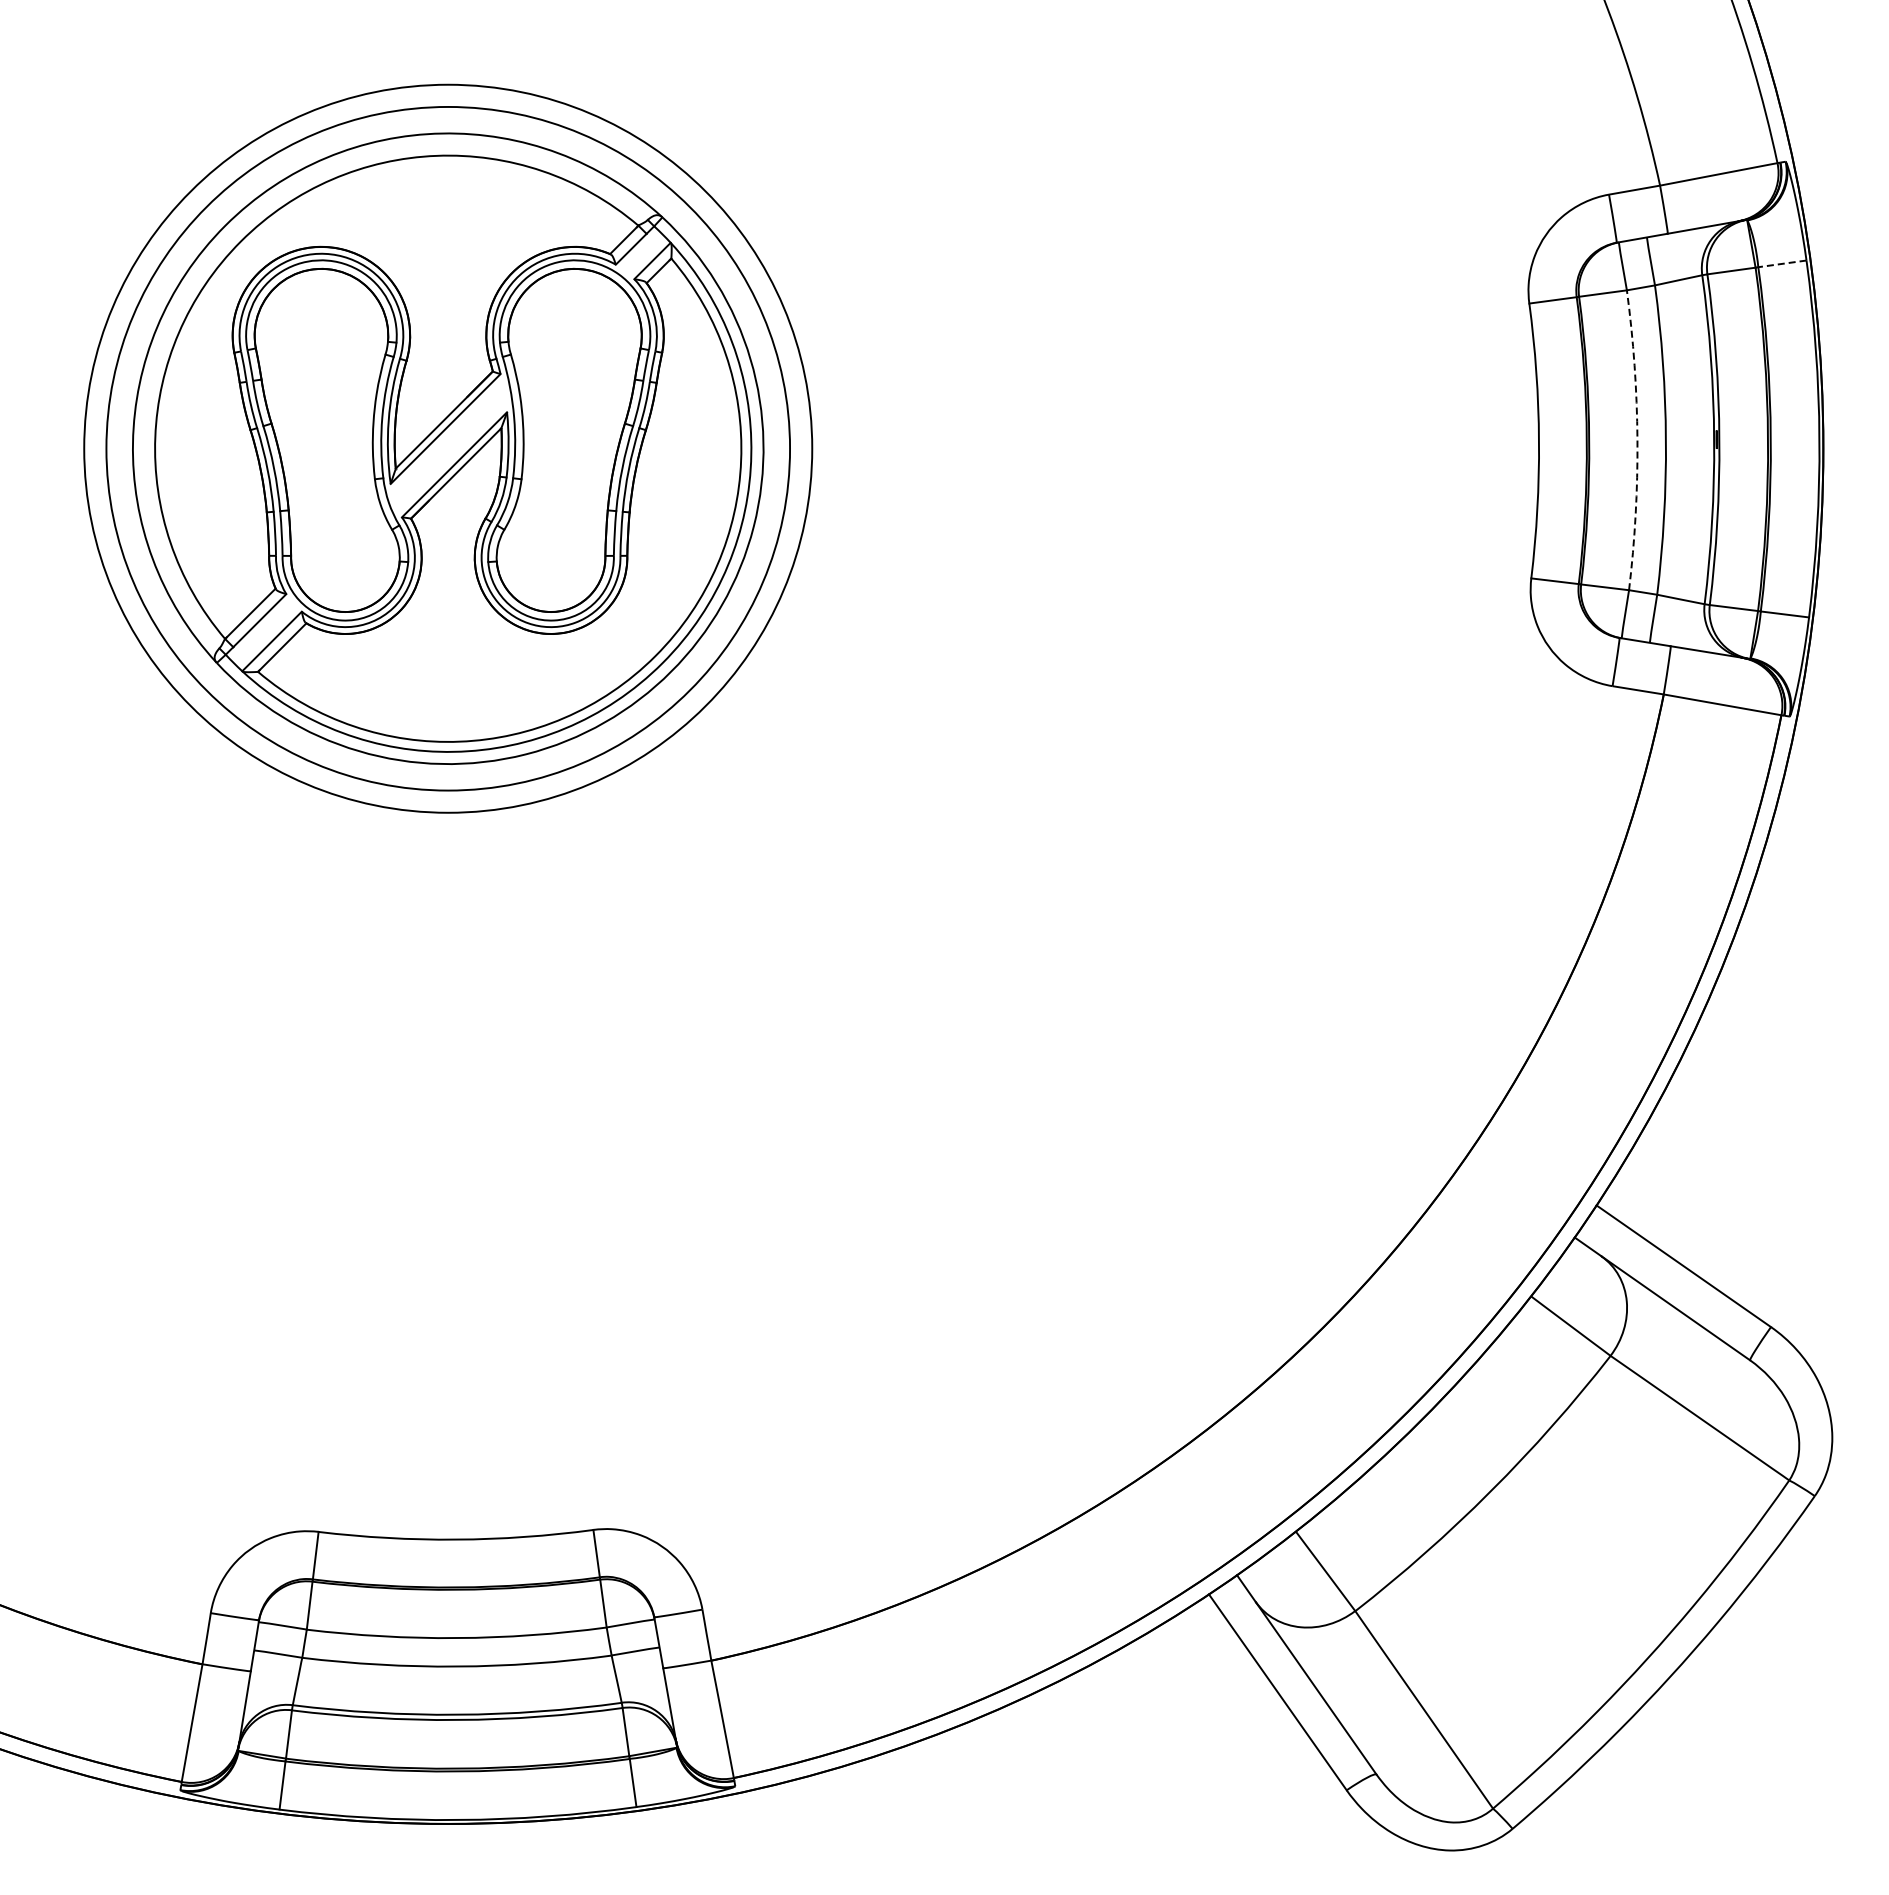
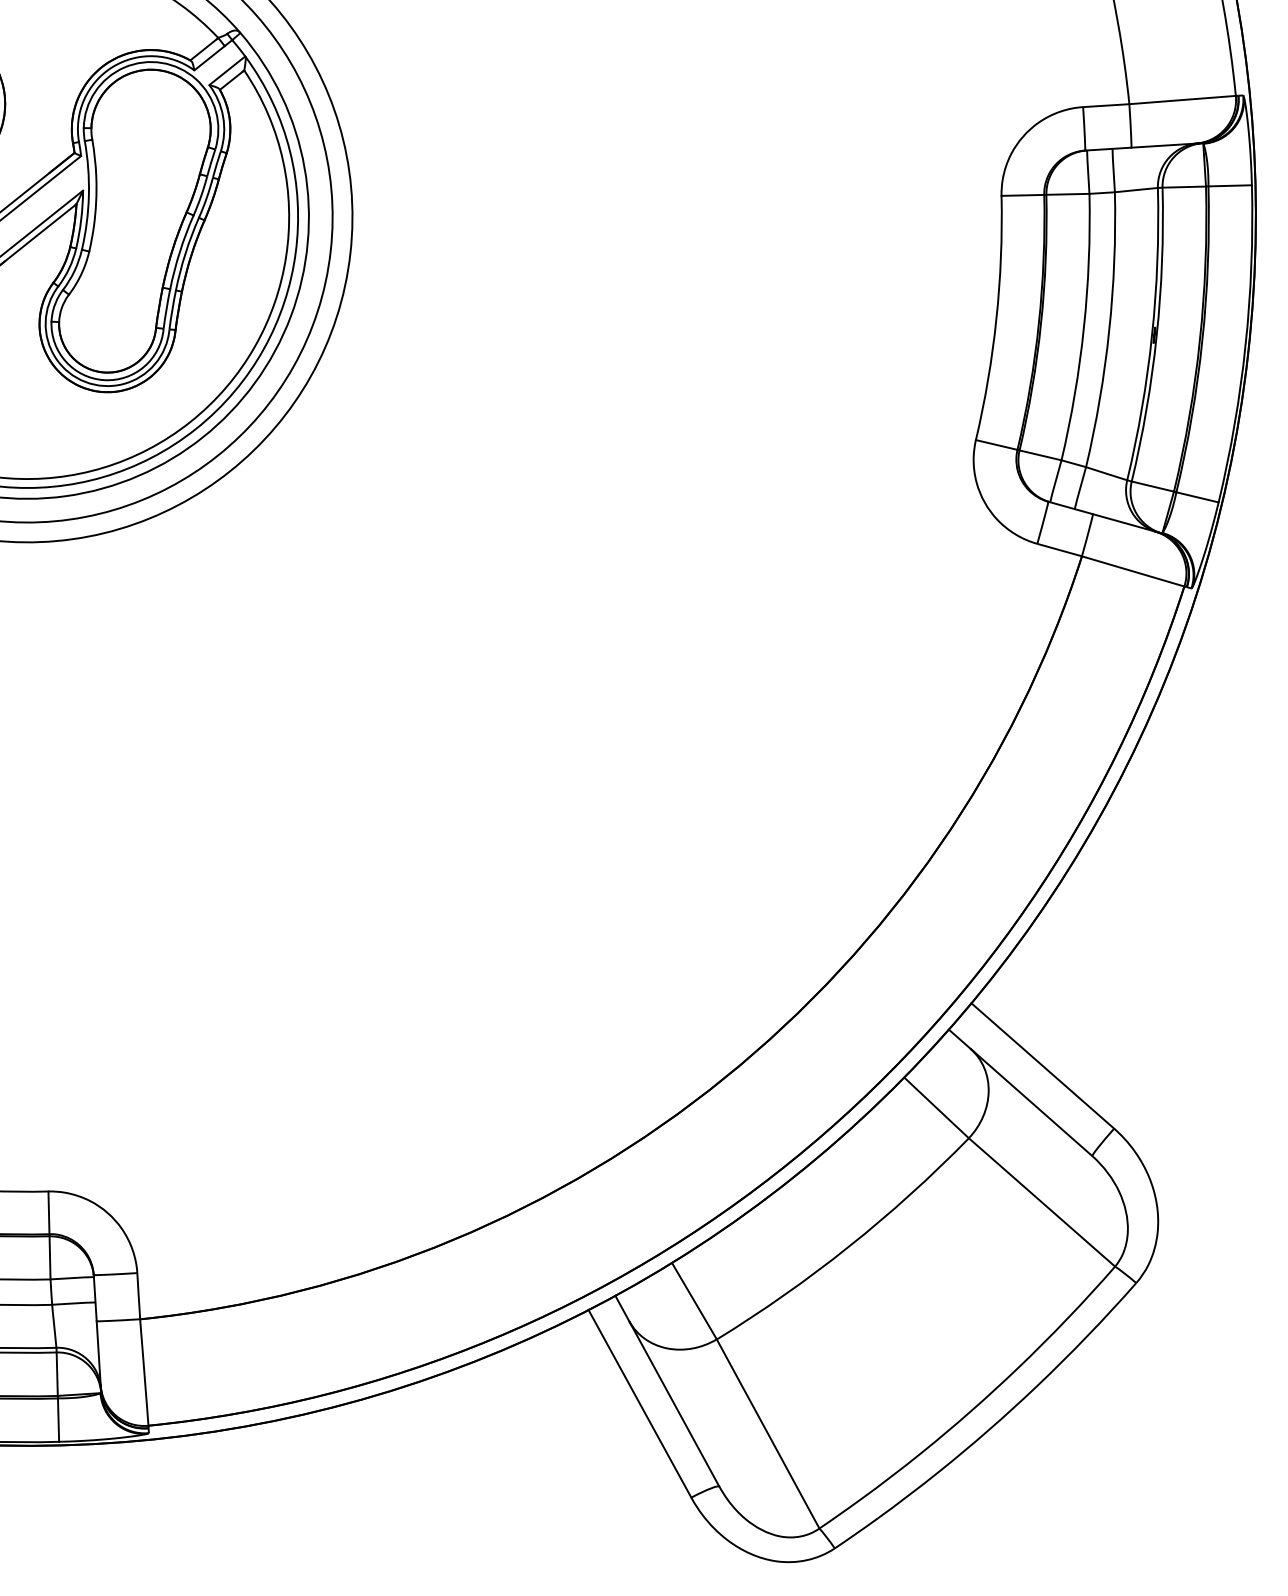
line: (1781, 263) -> (1229, 185), dashed -> solid
arc: (1637, 440) -> (1083, 328), dashed -> solid

